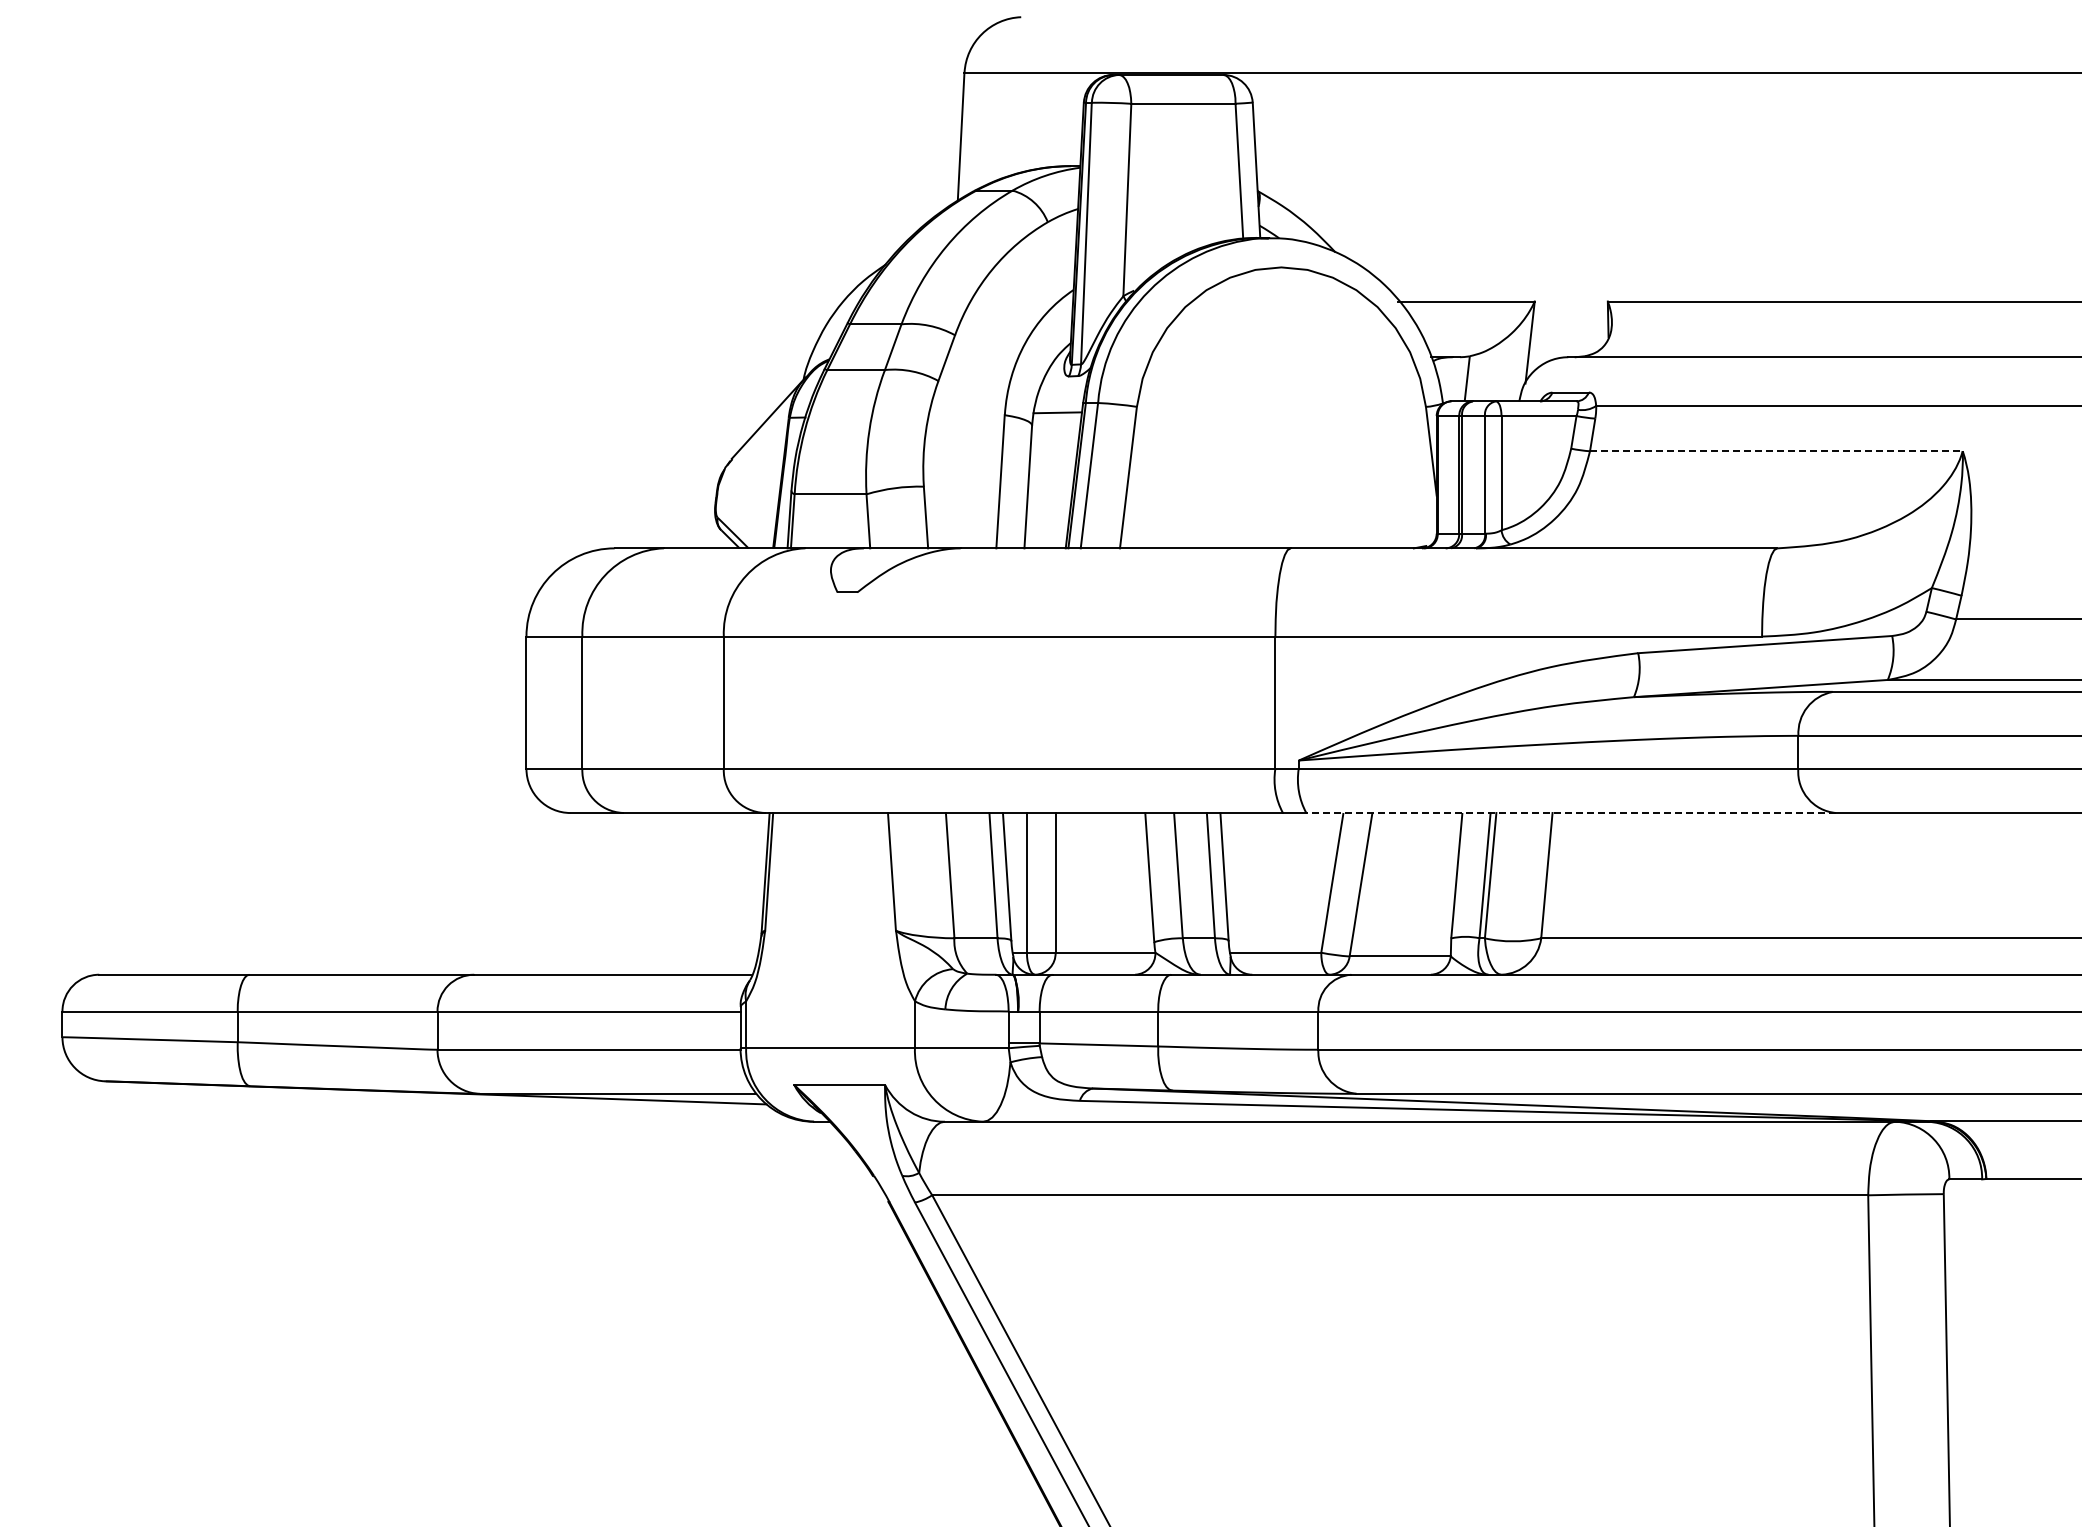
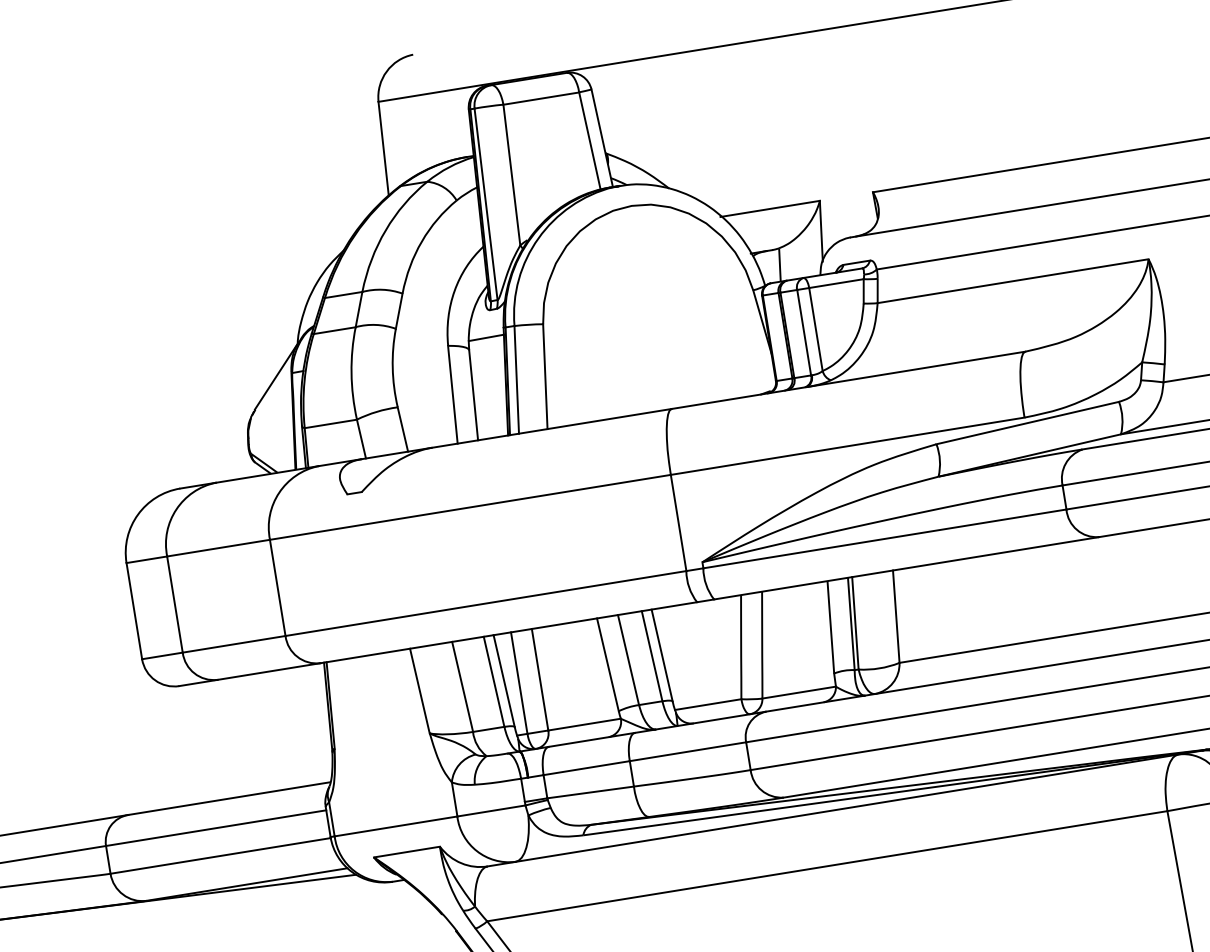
line: (1776, 451) -> (1013, 281), dashed -> solid
line: (1571, 813) -> (906, 568), dashed -> solid

